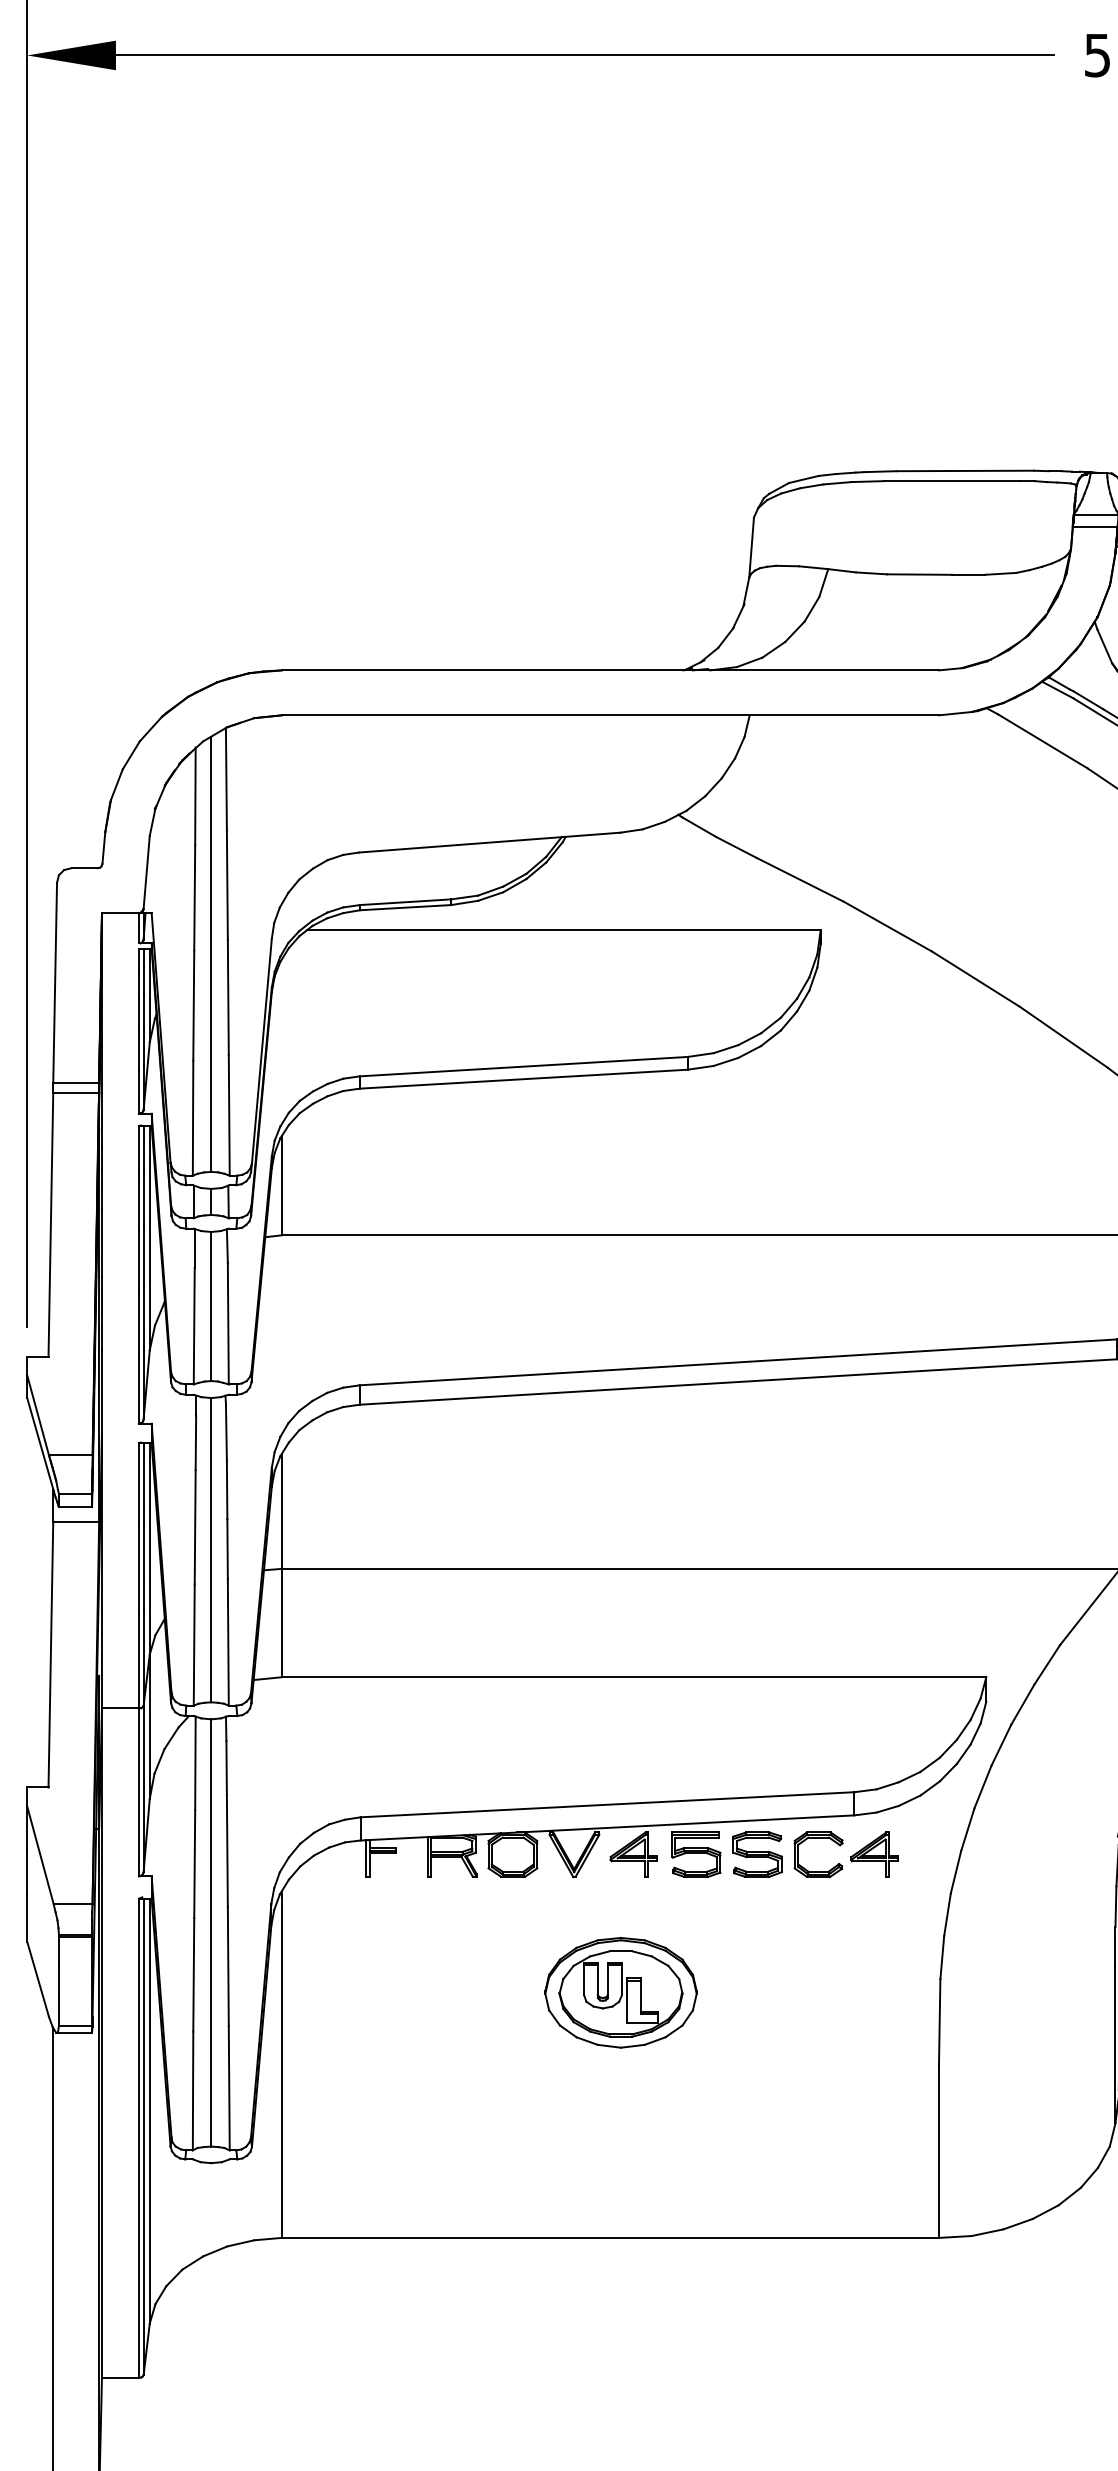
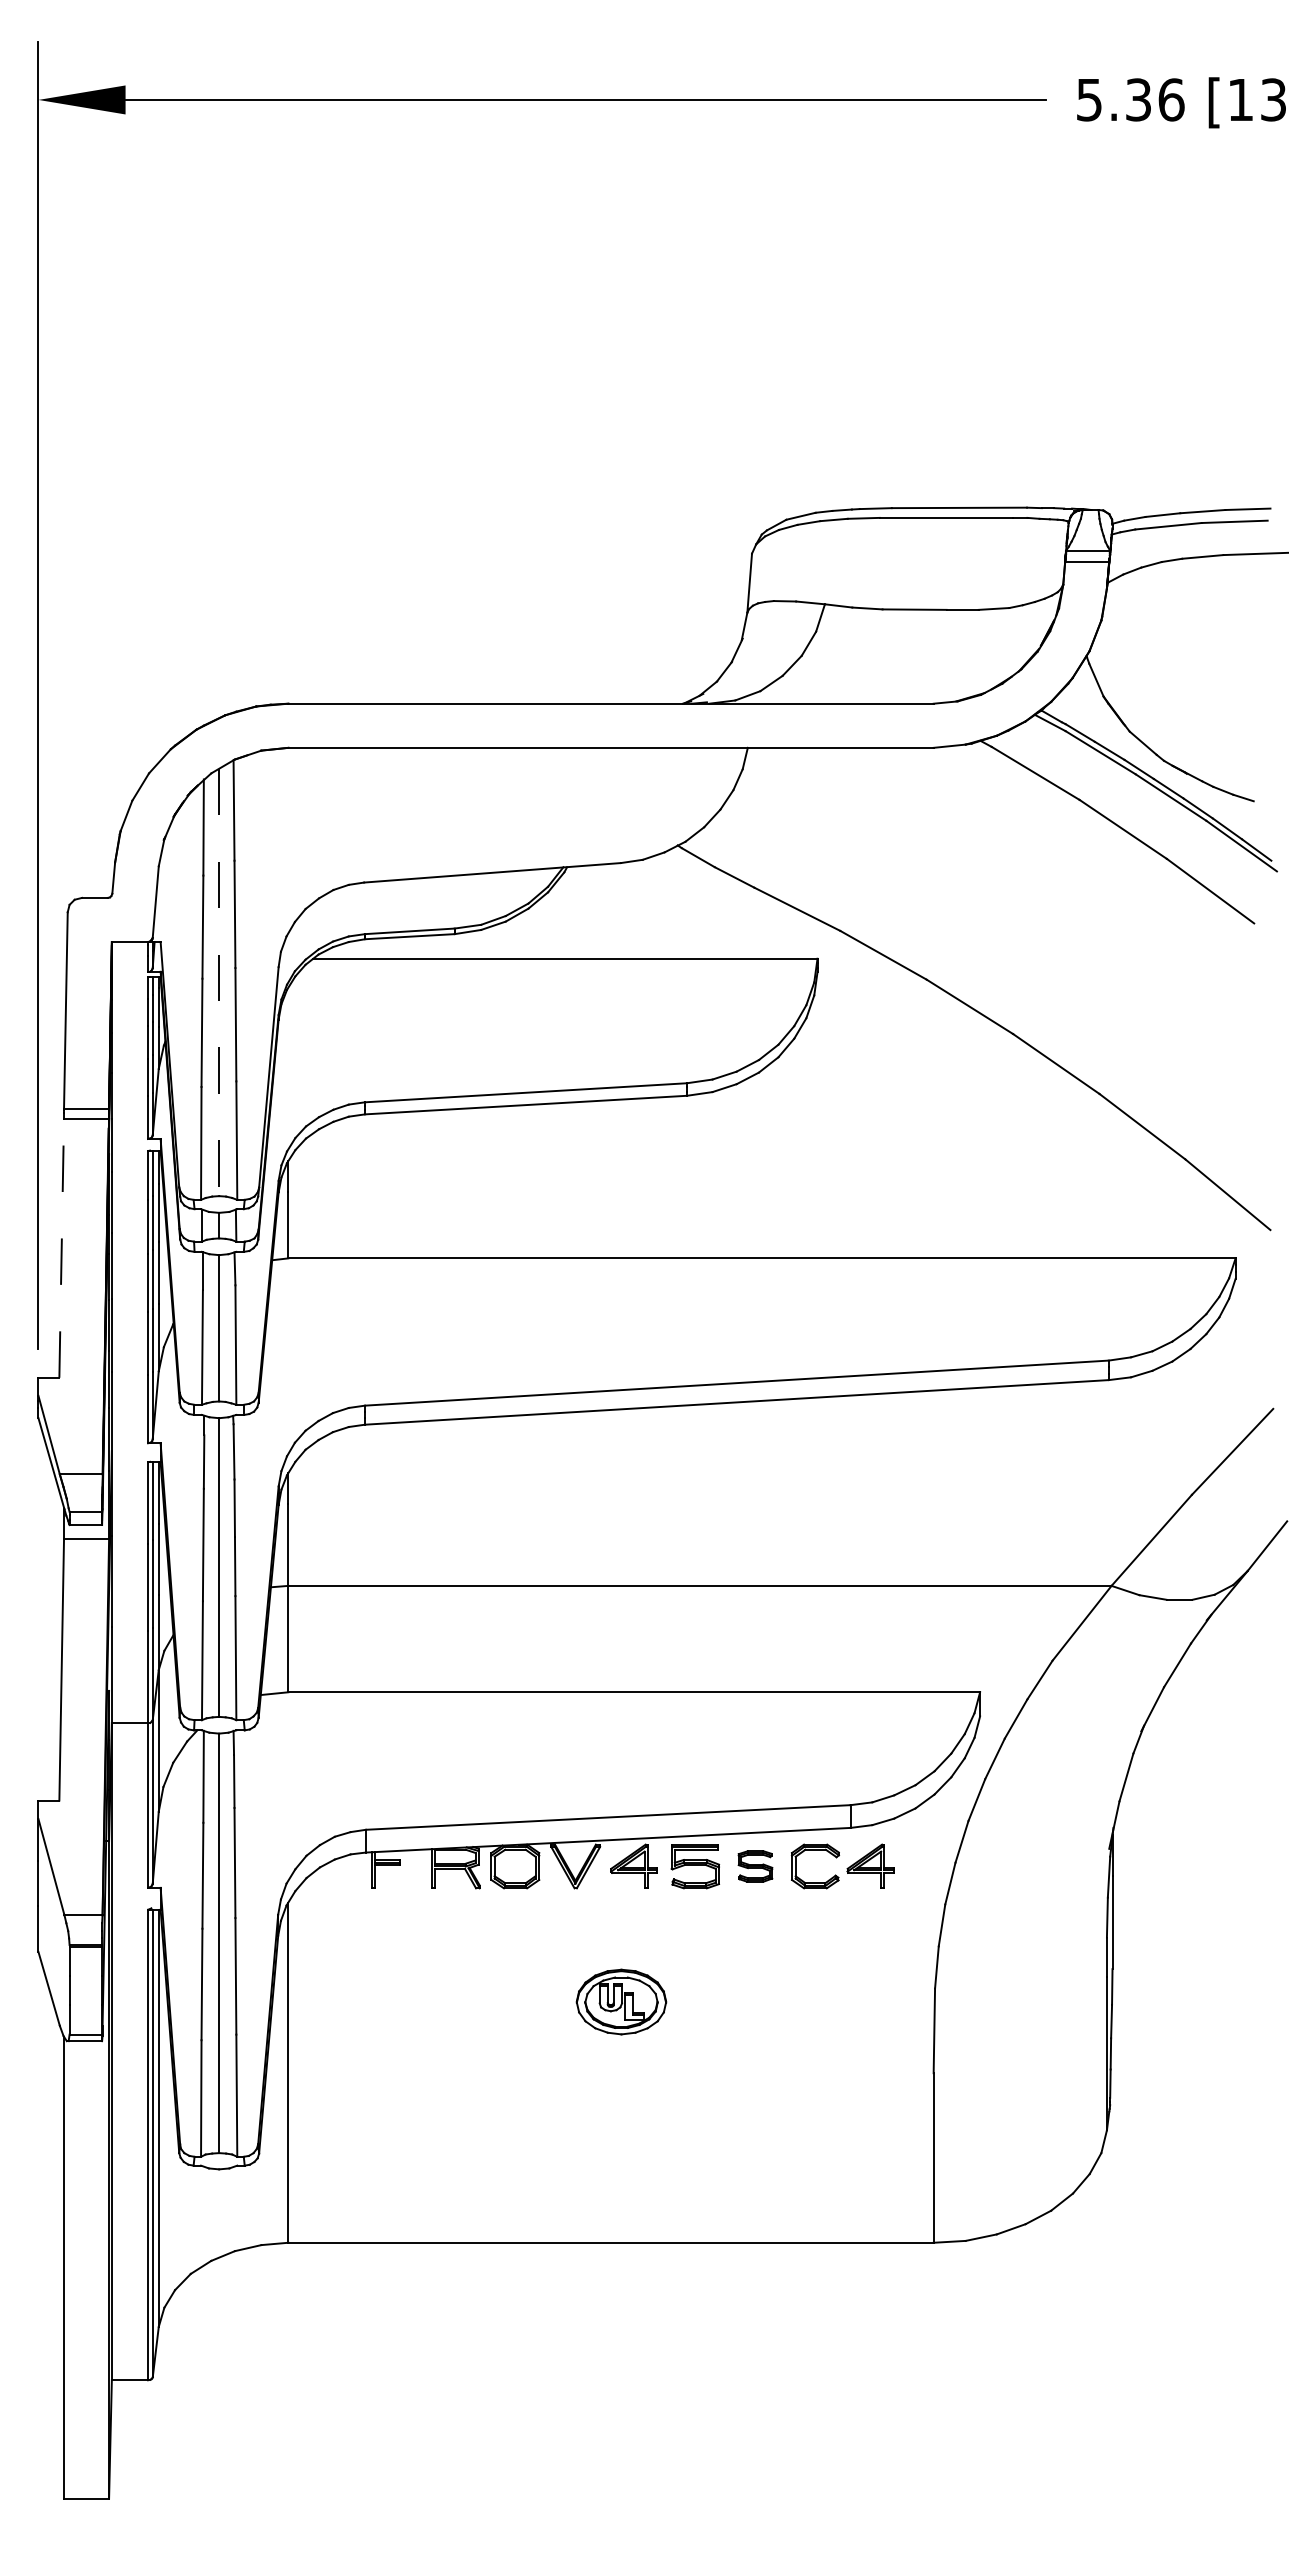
line: (211, 954) -> (219, 982), solid -> dashed
line: (50, 1224) -> (61, 1247), solid -> dashed
part: (757, 1854) -> (755, 1866), size x0.7
part: (621, 1992) -> (621, 2001), size x0.6

